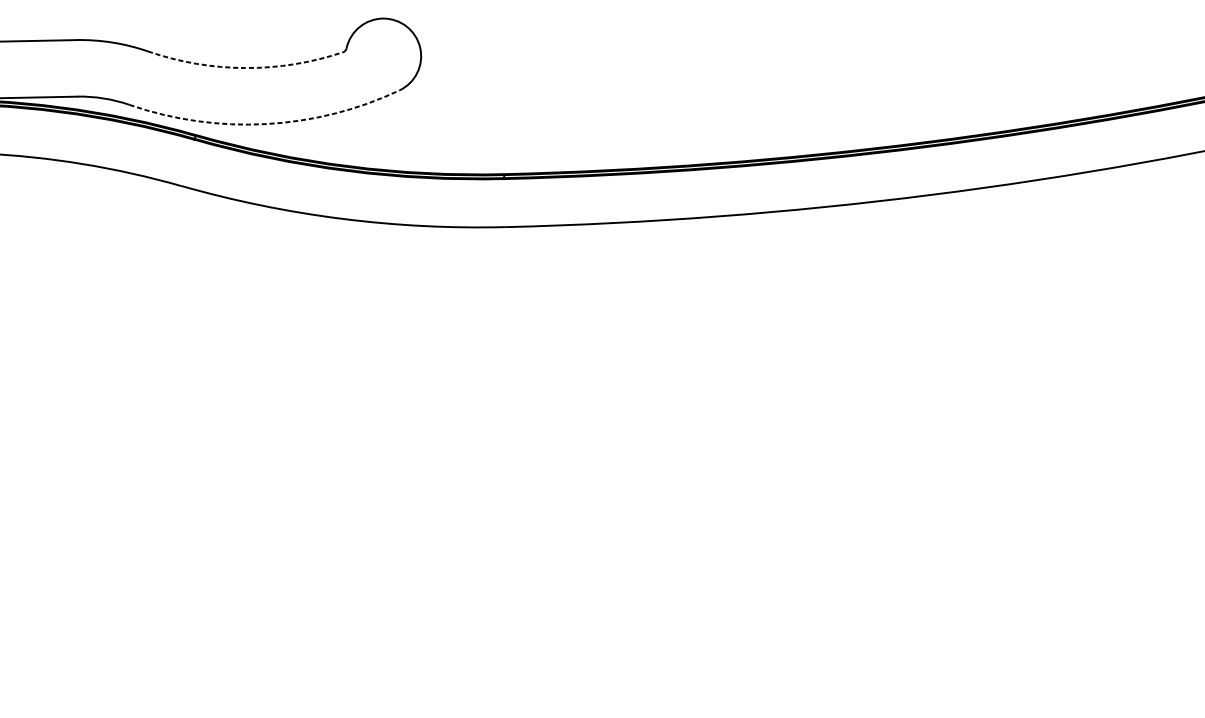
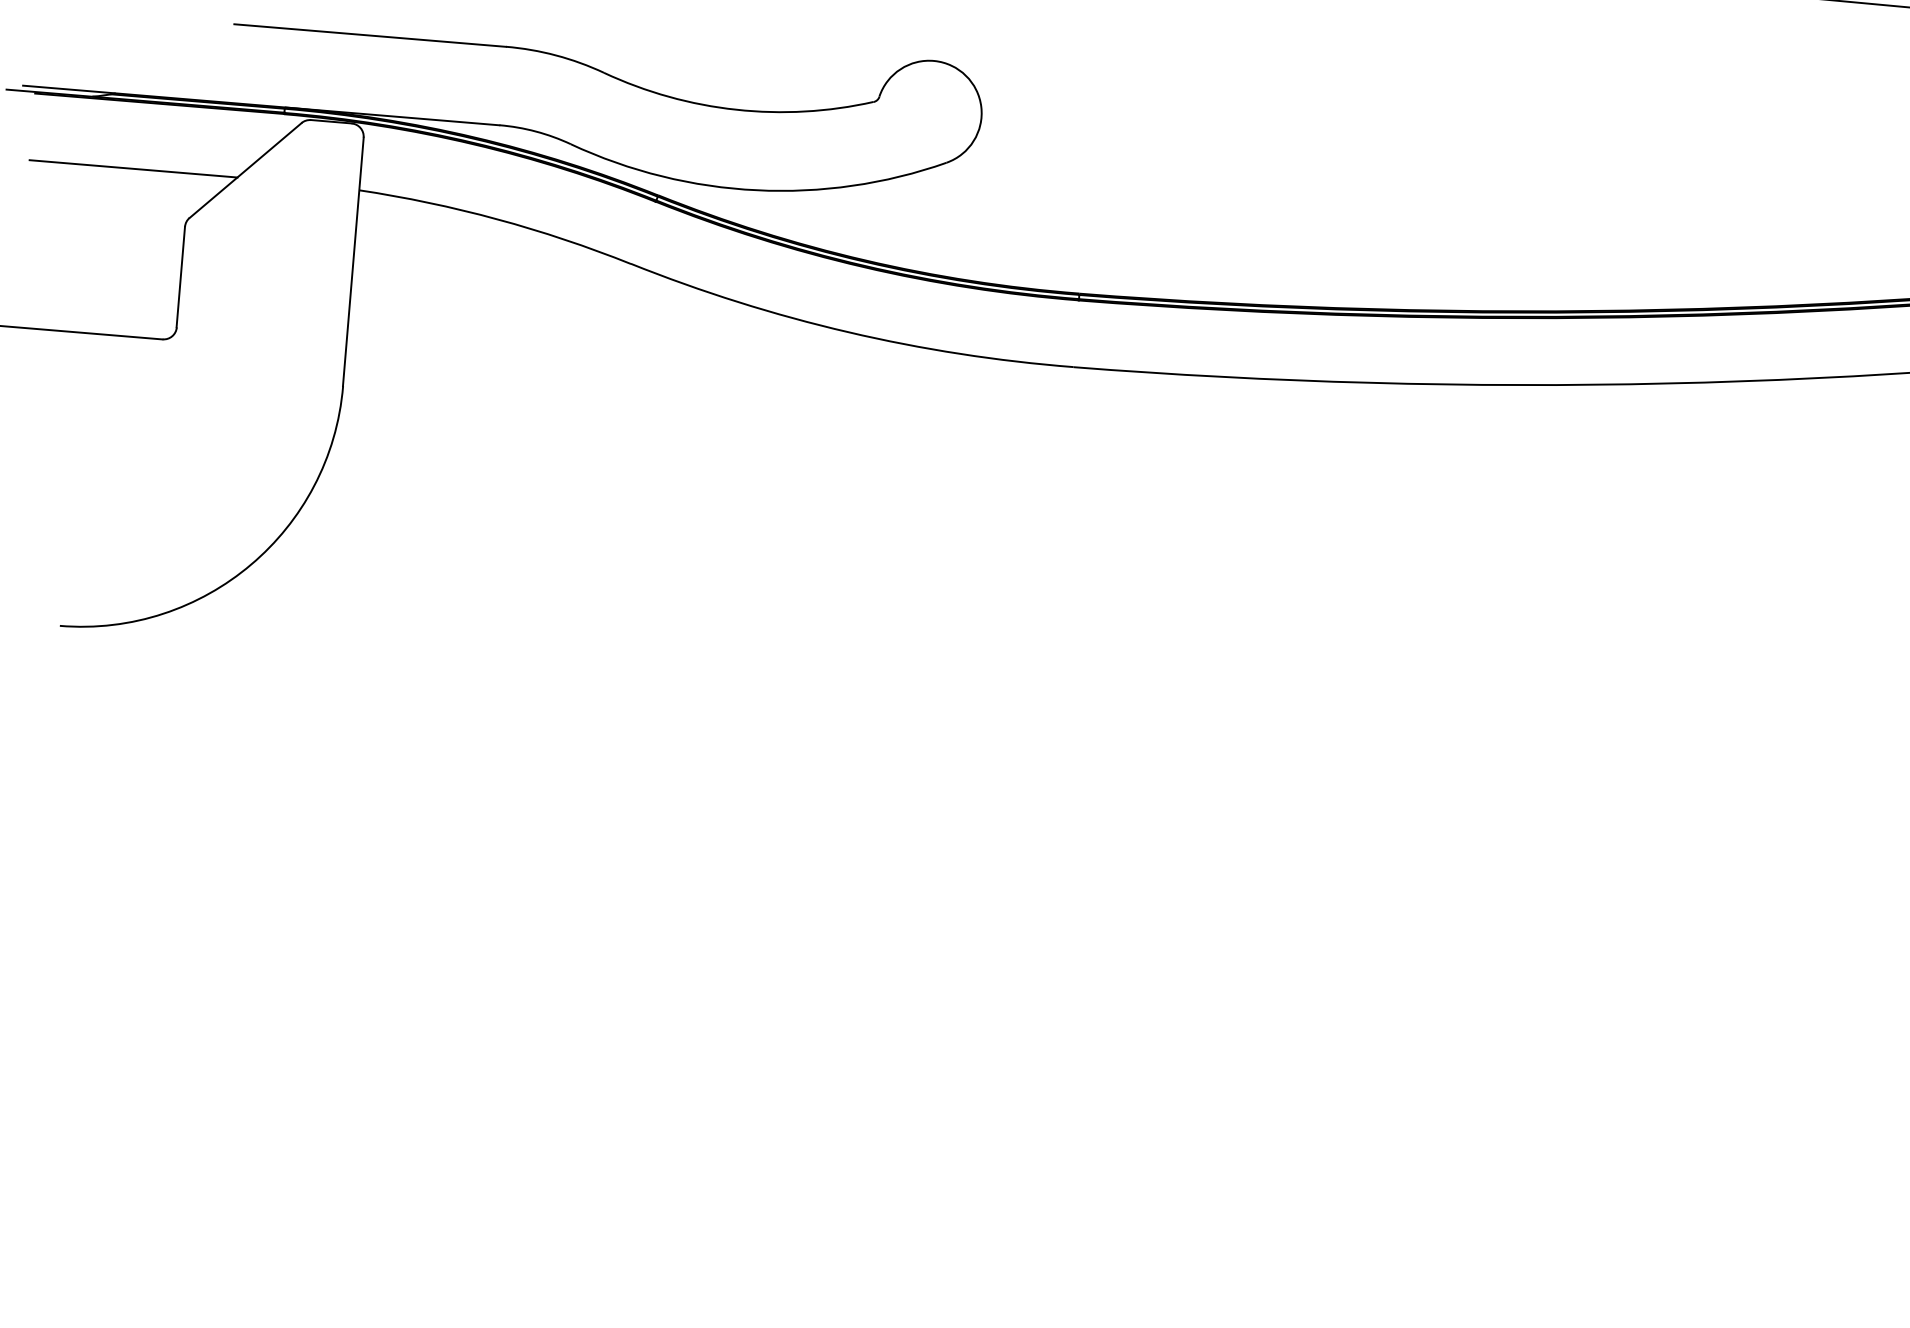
arc: (245, 67) -> (736, 109), dashed -> solid
arc: (265, 124) -> (756, 190), dashed -> solid

